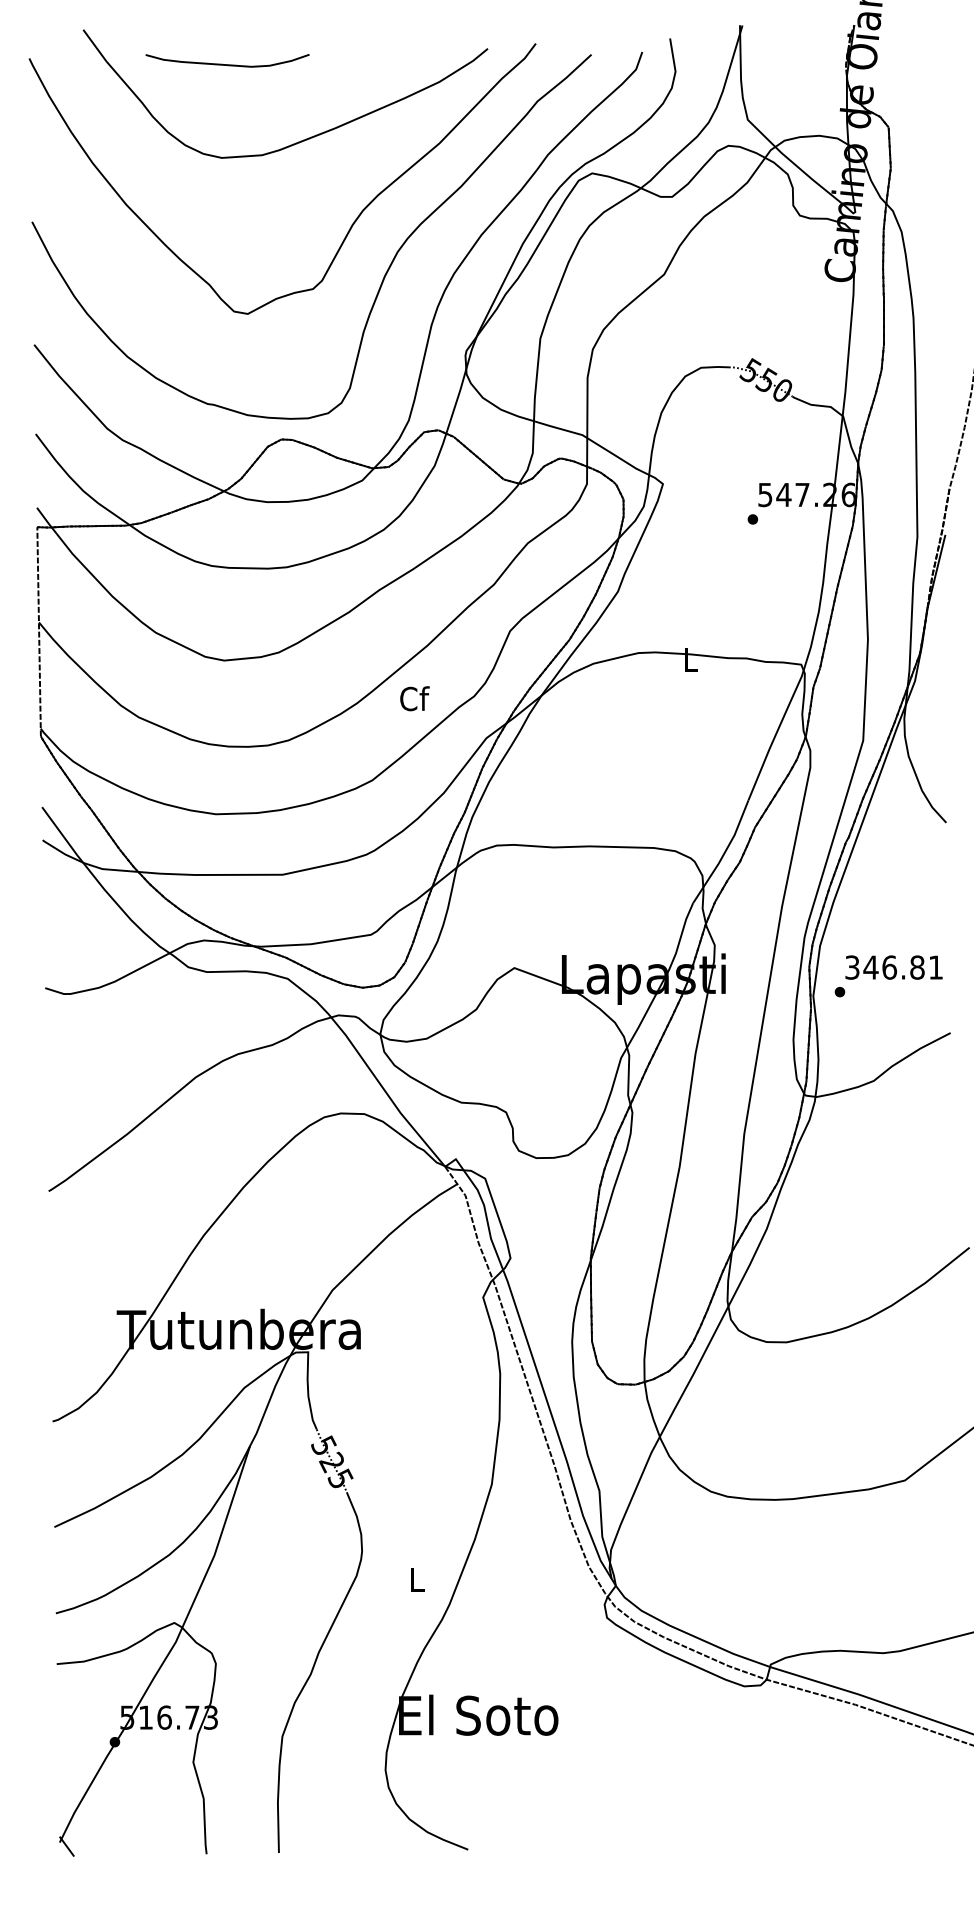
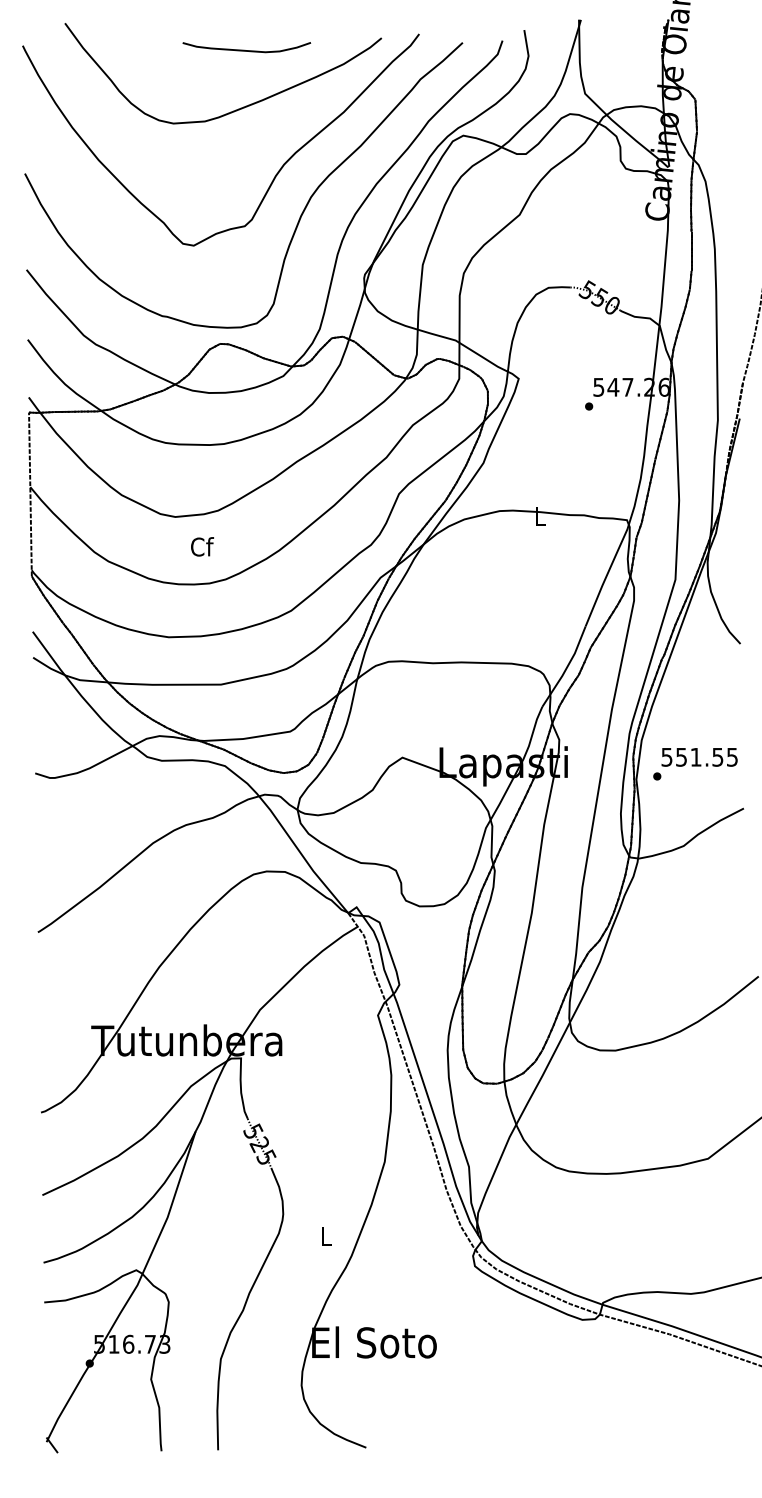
curve: (227, 64) -> (246, 50), moved
text: (414, 698) -> (202, 546), moved
text: (894, 967) -> (699, 757), 346.81 -> 551.55

